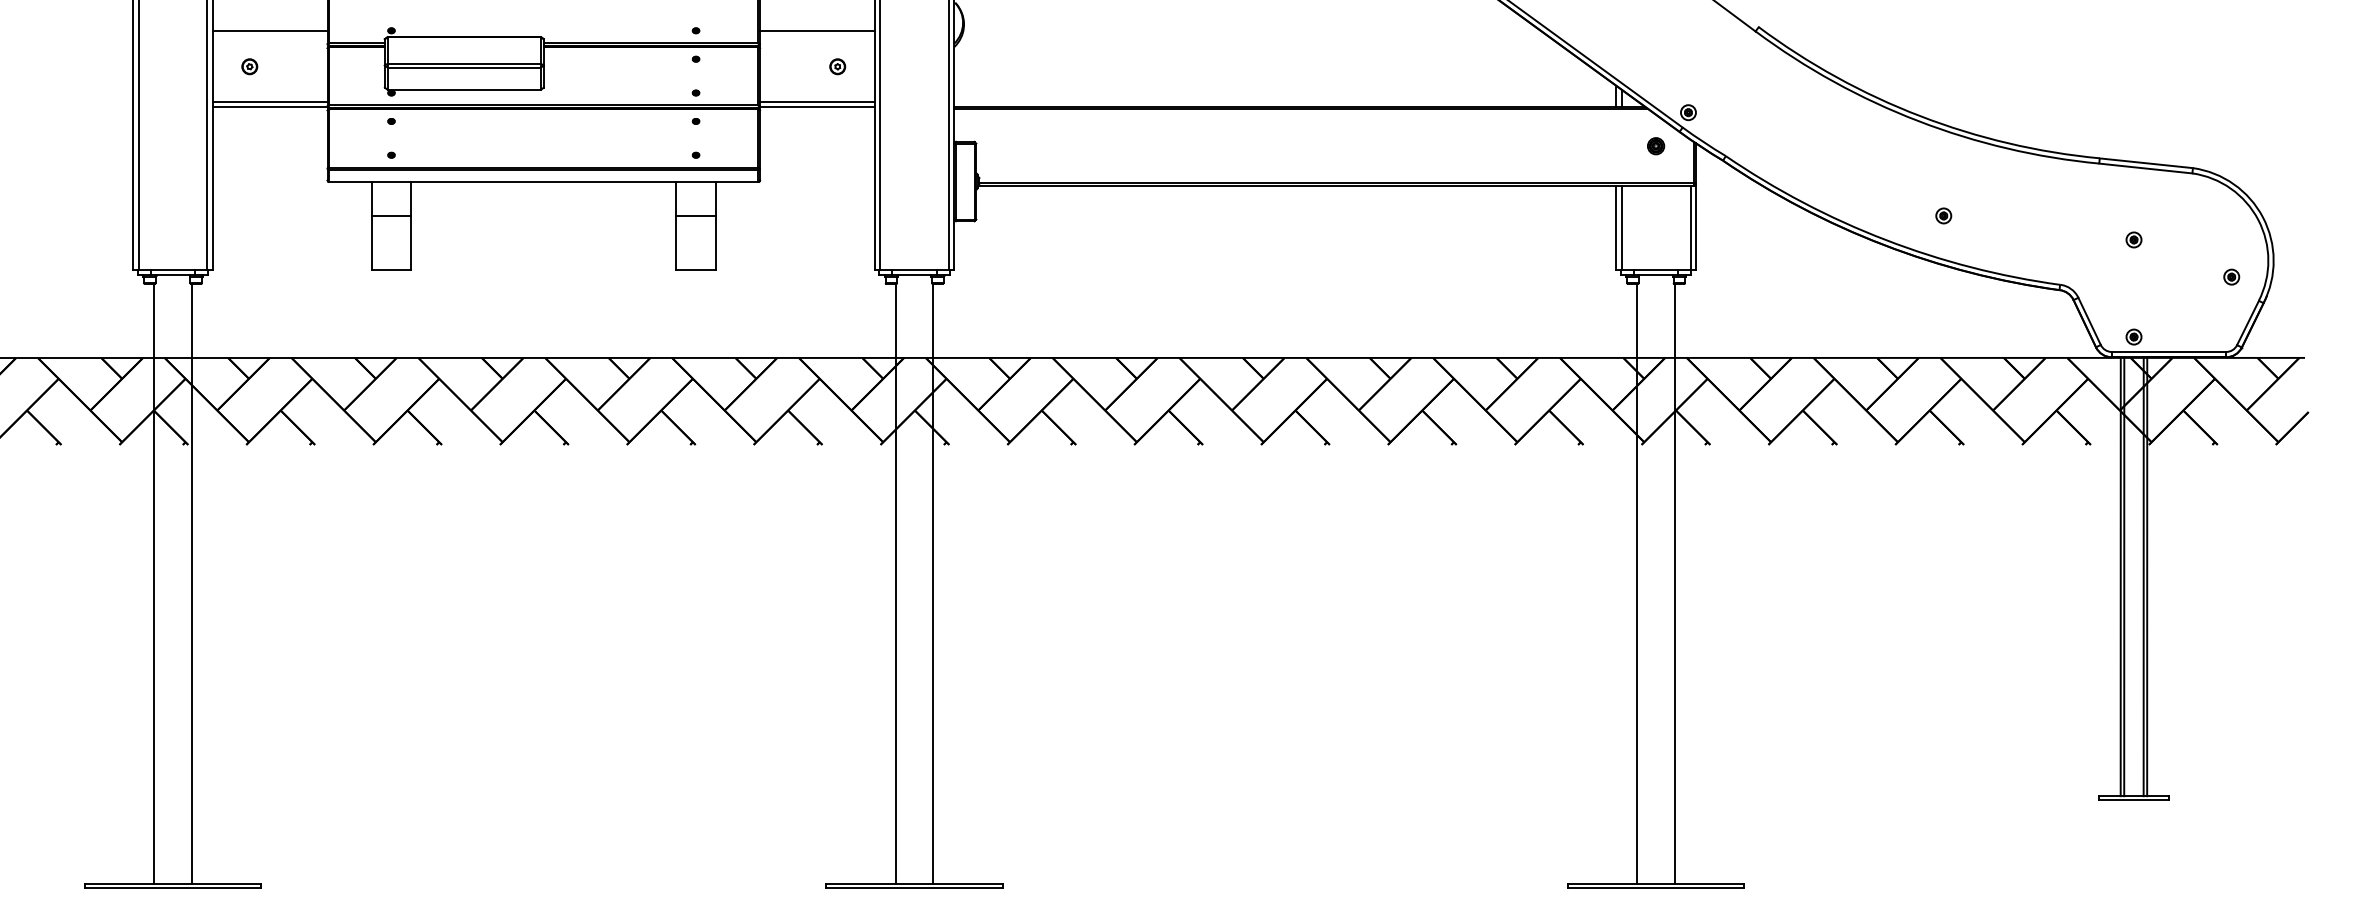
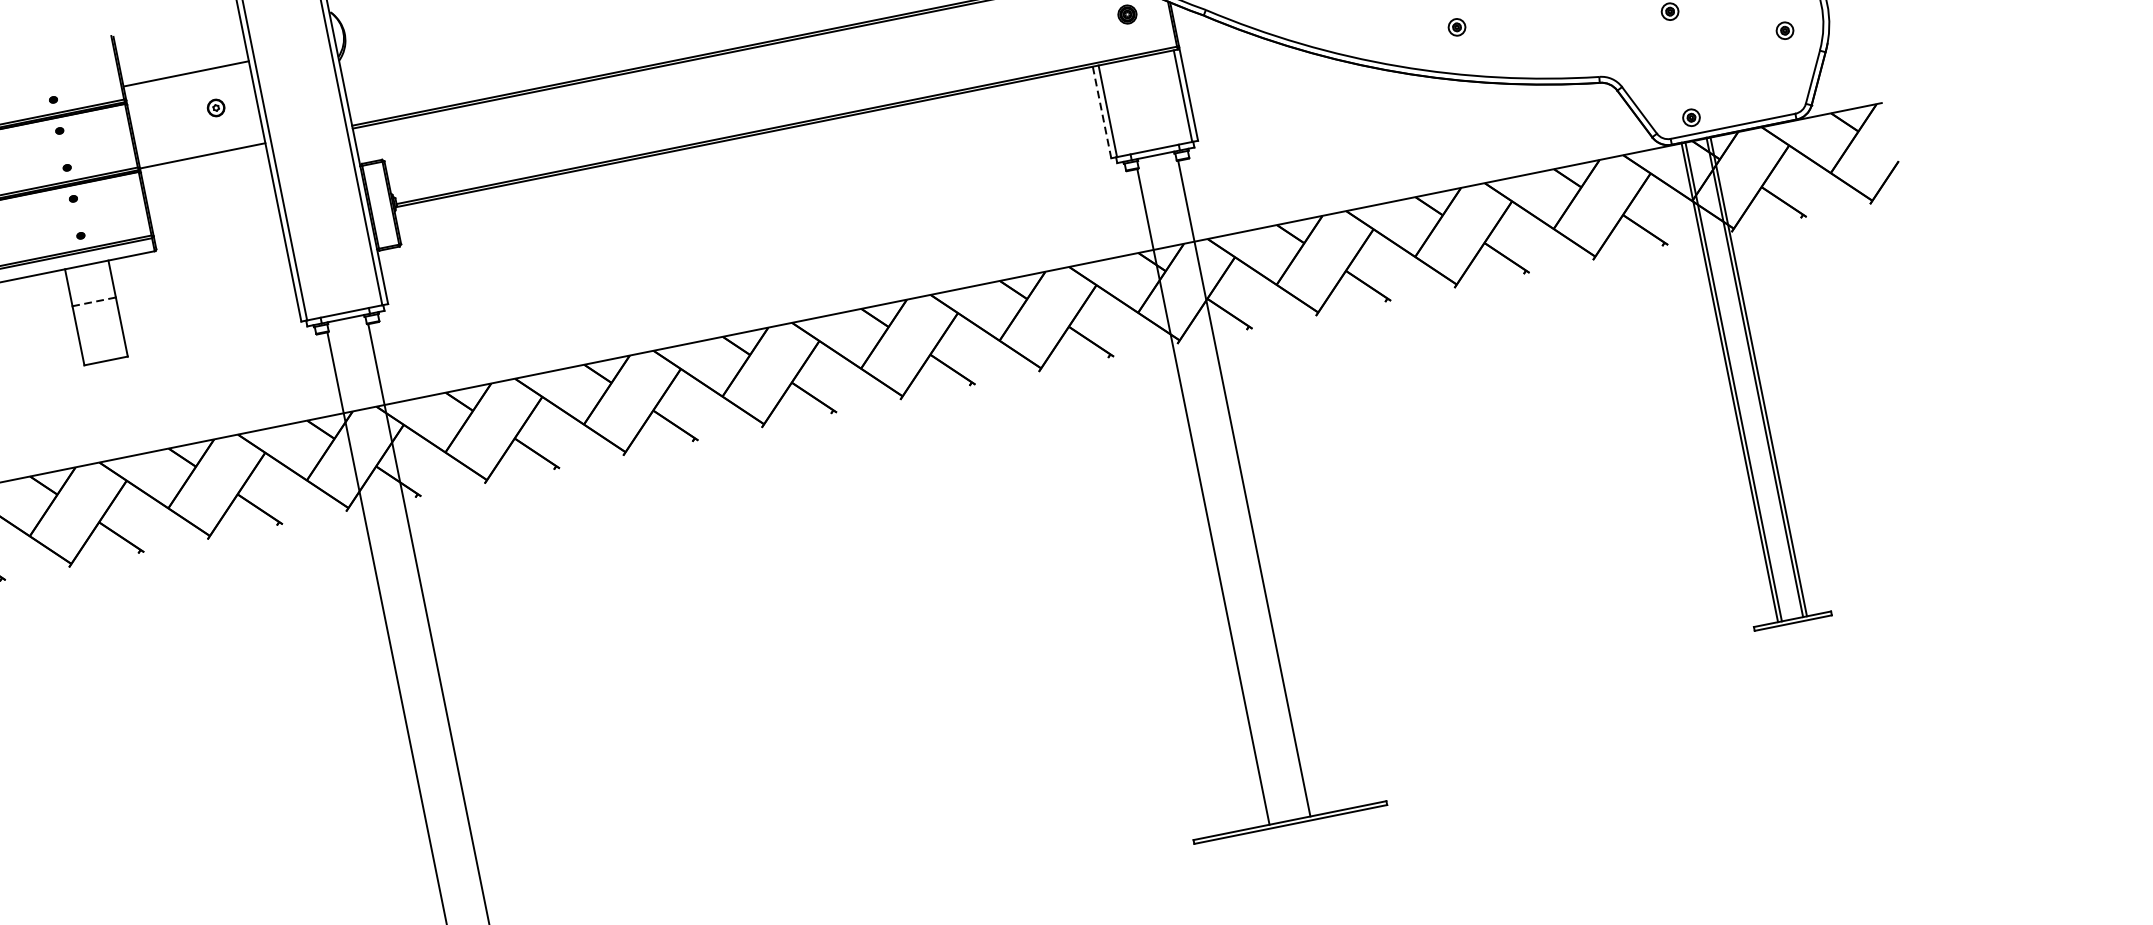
line: (817, 102) -> (201, 151), removed
line: (696, 215) -> (94, 301), solid -> dashed
line: (1616, 227) -> (1102, 112), solid -> dashed

